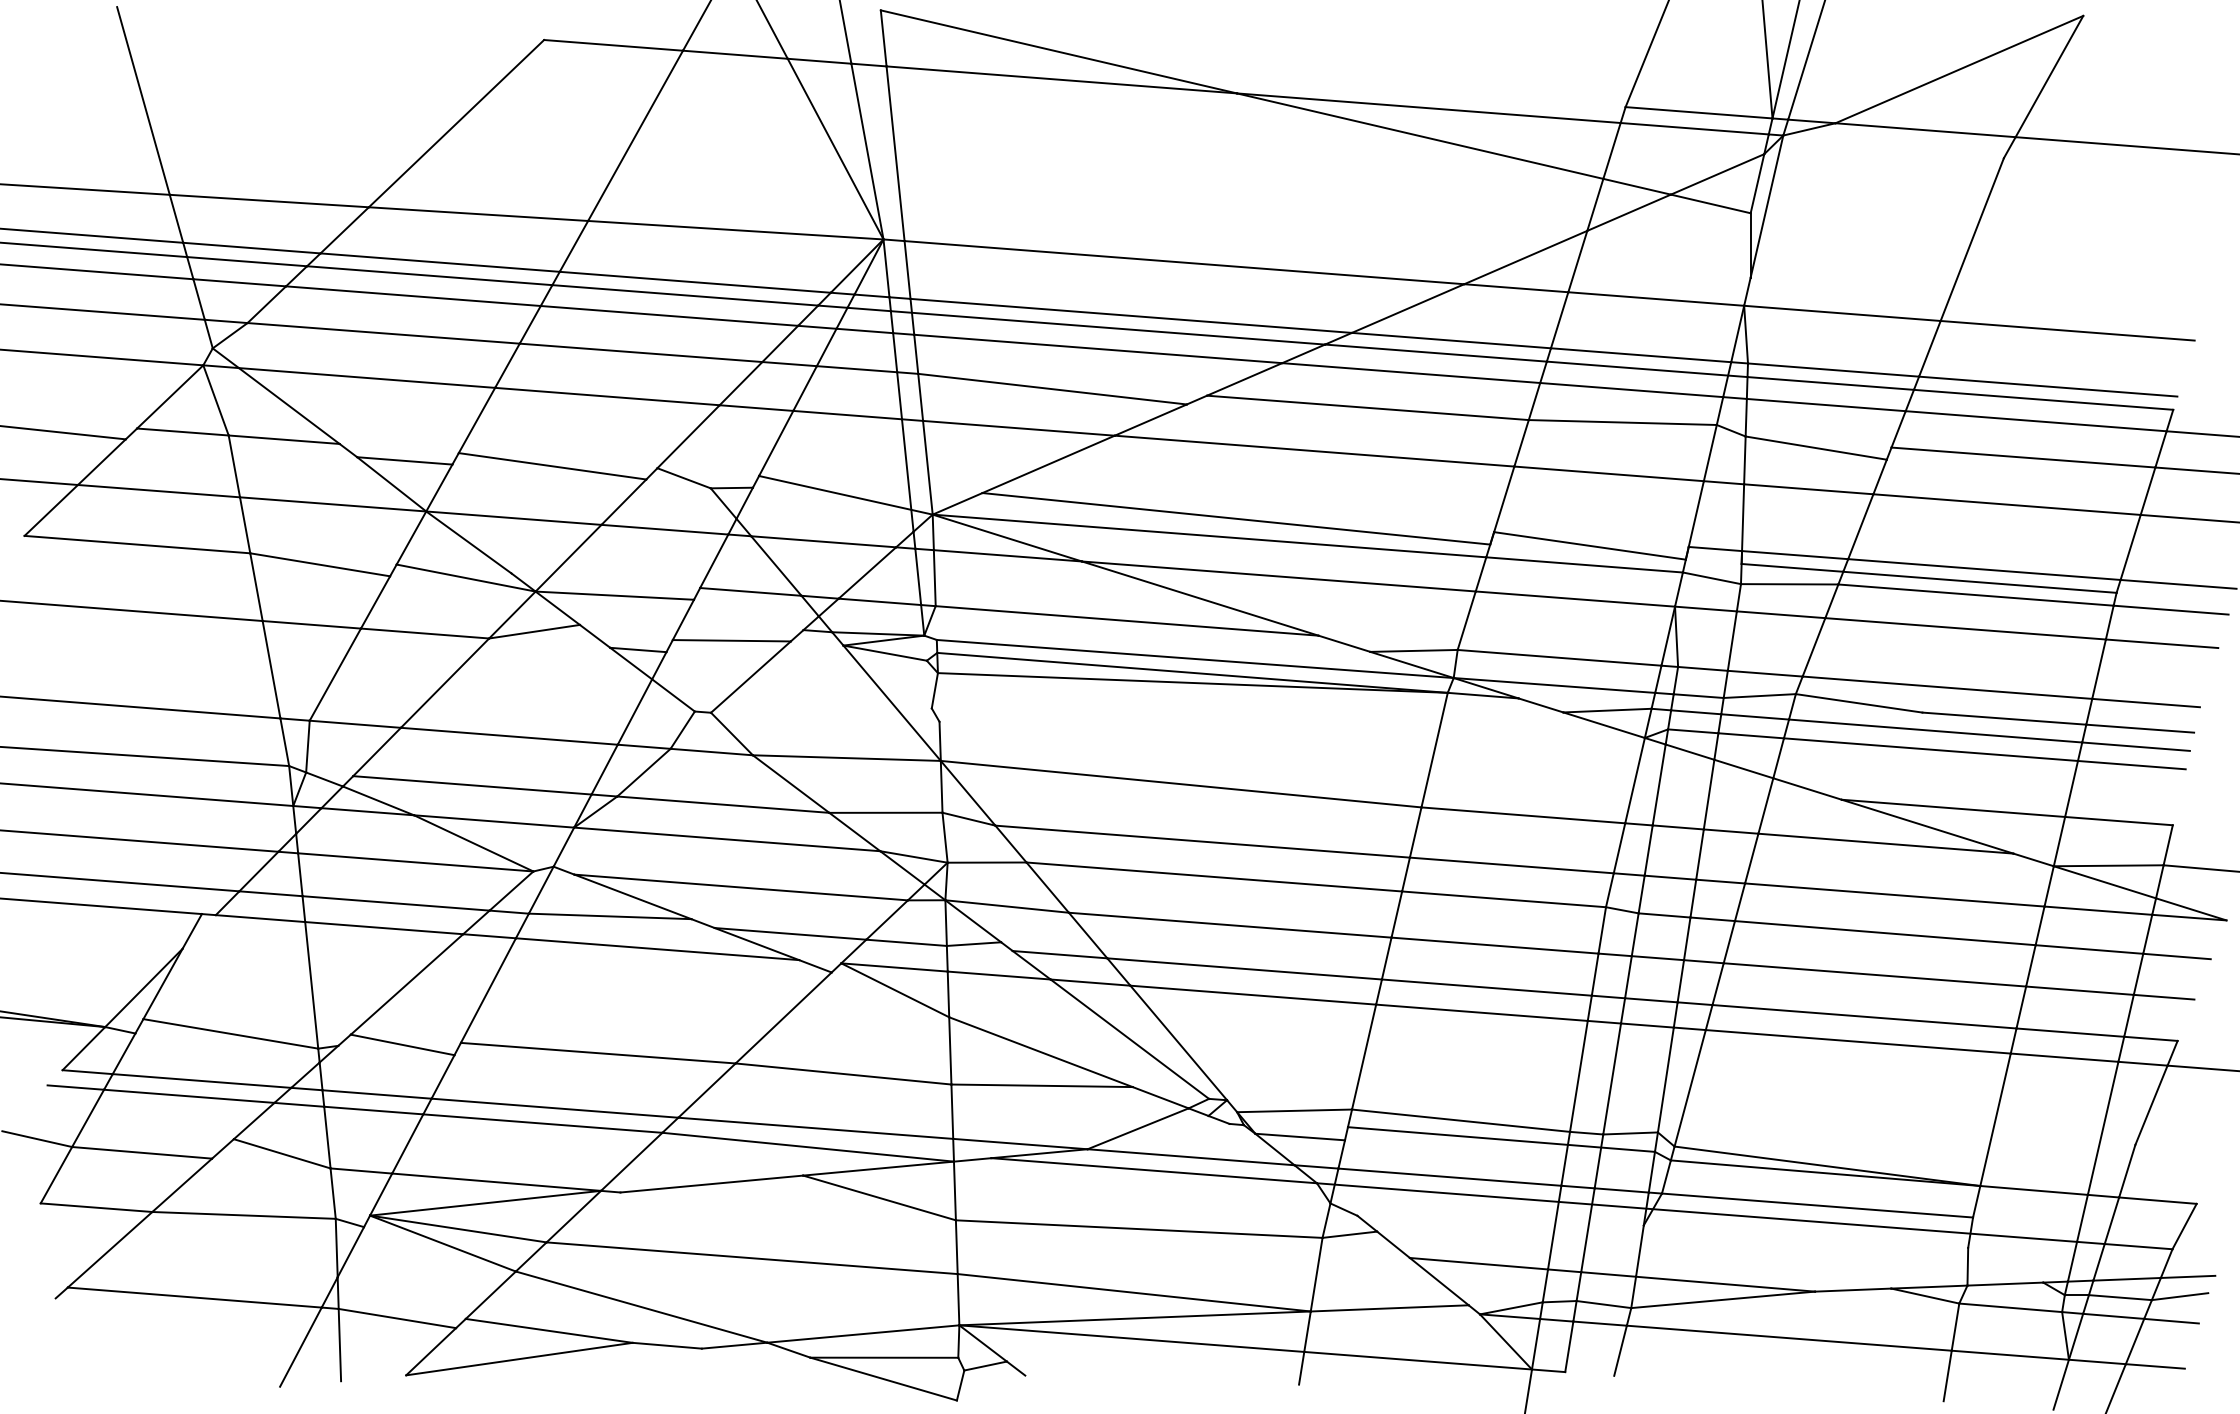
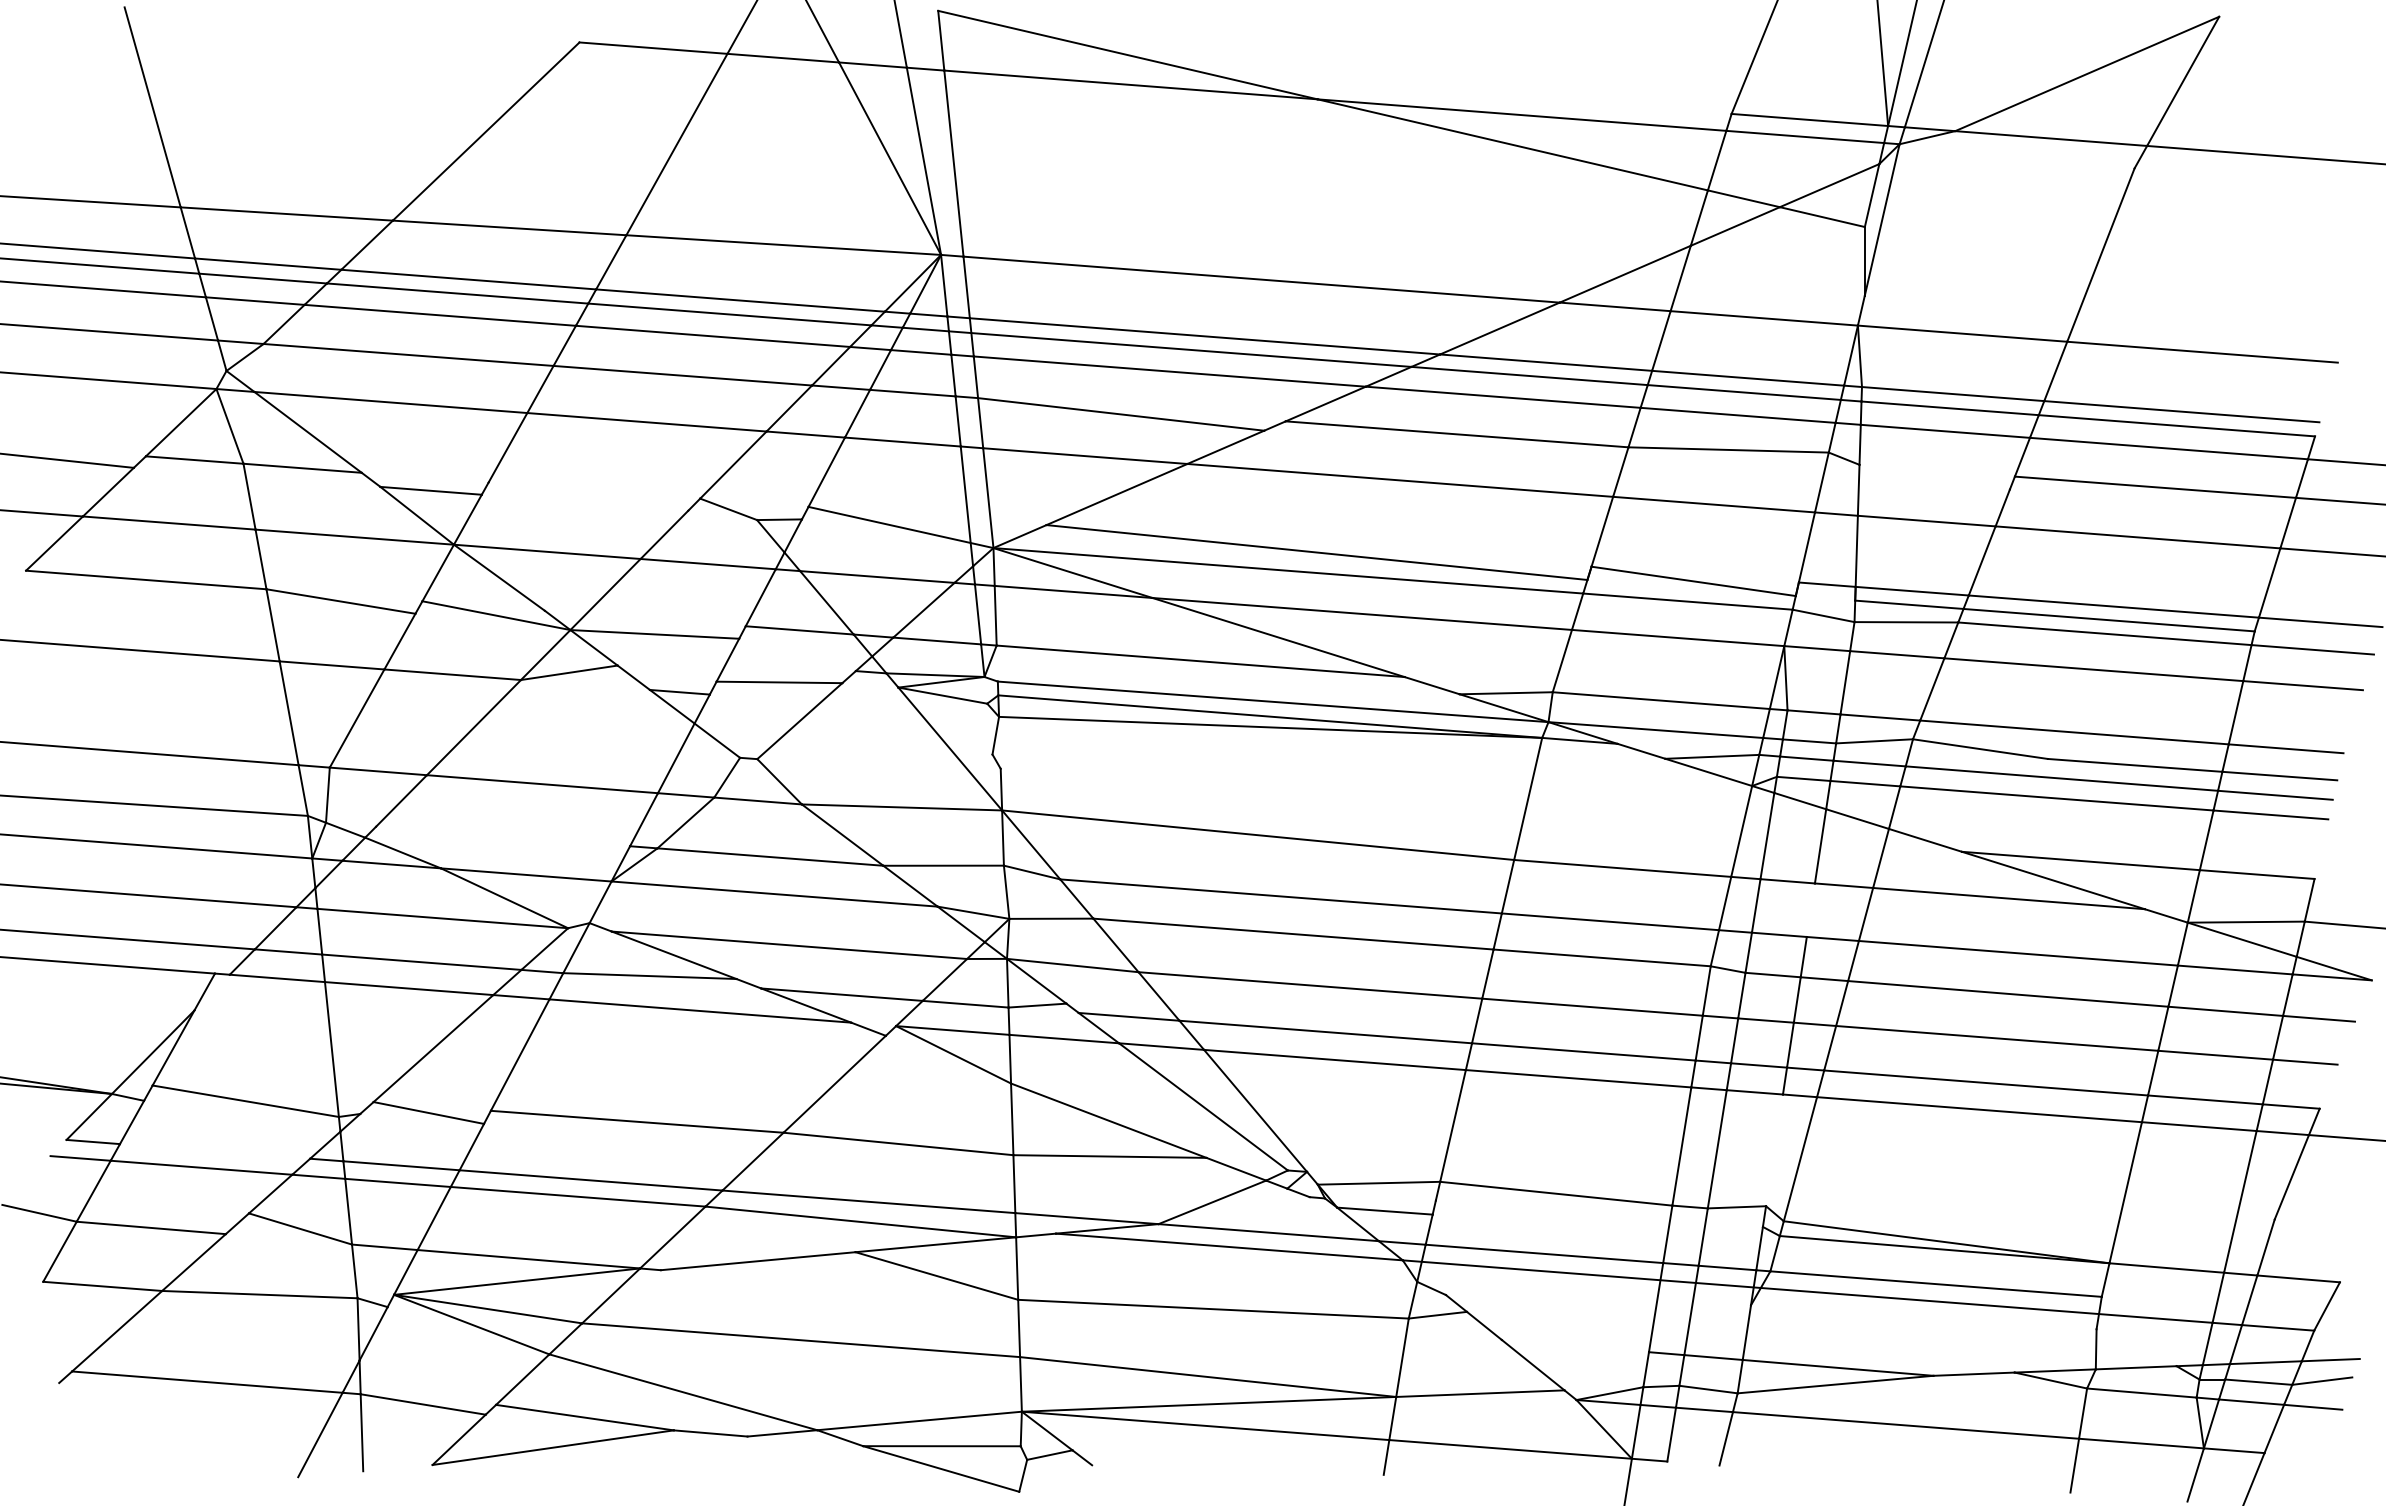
line: (1816, 447) -> (1934, 476), removed
line: (552, 466) -> (588, 496), removed
line: (472, 785) -> (503, 836), removed
line: (1699, 853) -> (1810, 909), removed
line: (1665, 1080) -> (1774, 1150), removed
line: (201, 1081) -> (214, 1151), removed
line: (1500, 1139) -> (1598, 1213), removed
line: (1478, 1263) -> (1574, 1345), removed
line: (2154, 1366) -> (2295, 1455), removed

